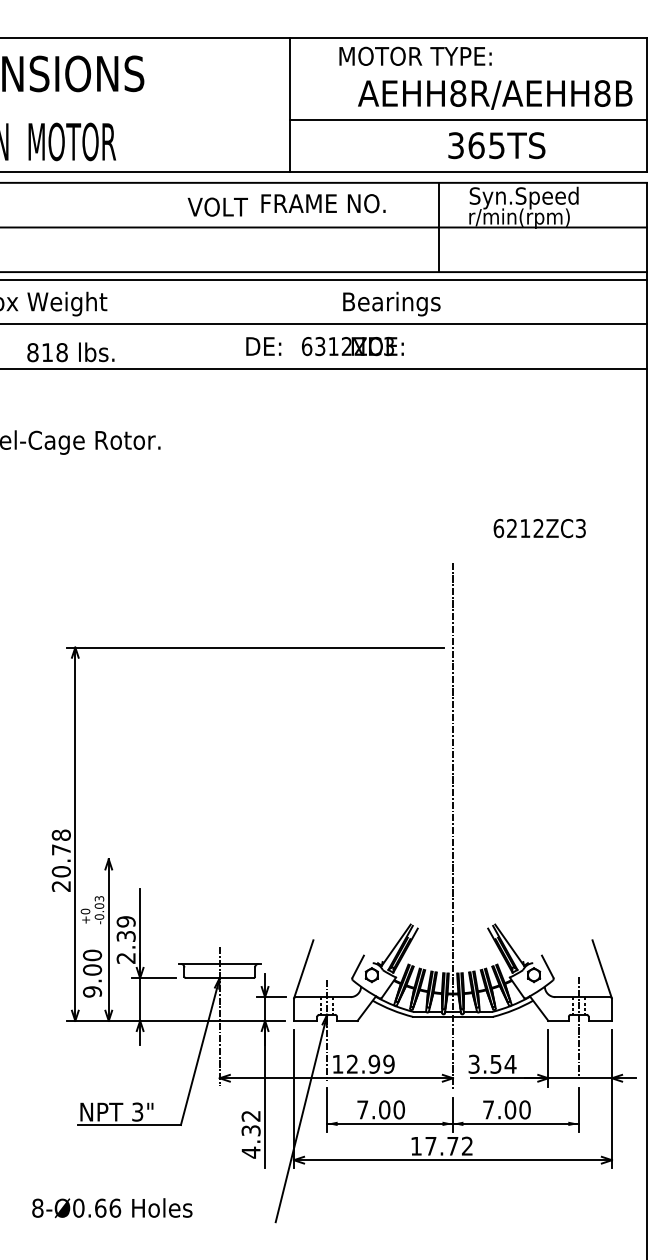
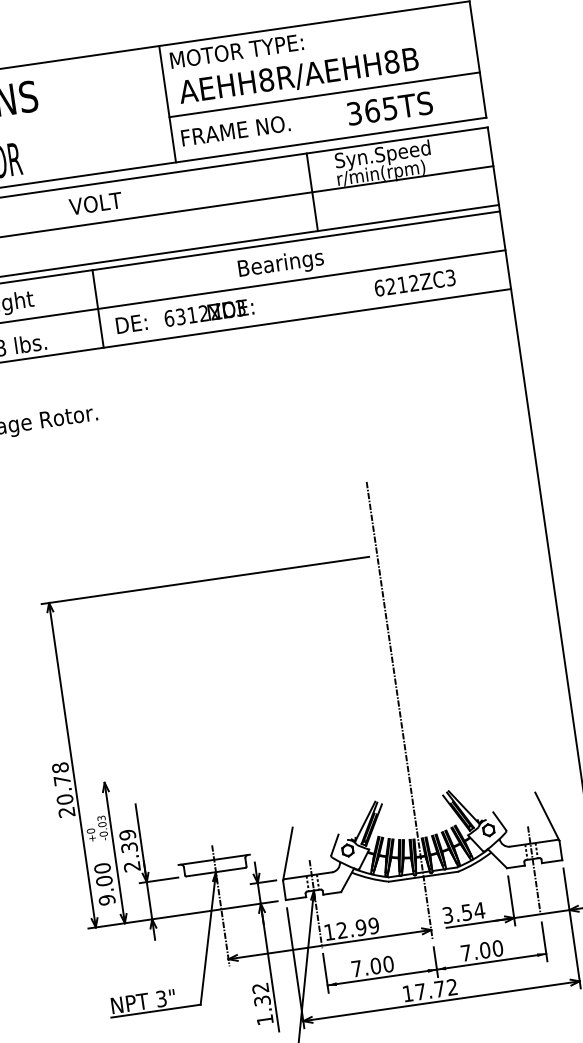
text: (415, 55) -> (236, 50), moved
text: (495, 94) -> (298, 76), moved
text: (496, 145) -> (389, 108), moved
text: (323, 203) -> (235, 130), moved
text: (217, 206) -> (95, 203), moved
line: (178, 323) -> (98, 308), added
text: (324, 346) -> (184, 316), moved
text: (539, 528) -> (414, 283), moved
text: (250, 1152) -> (264, 1019), 4.32 -> 1.32

